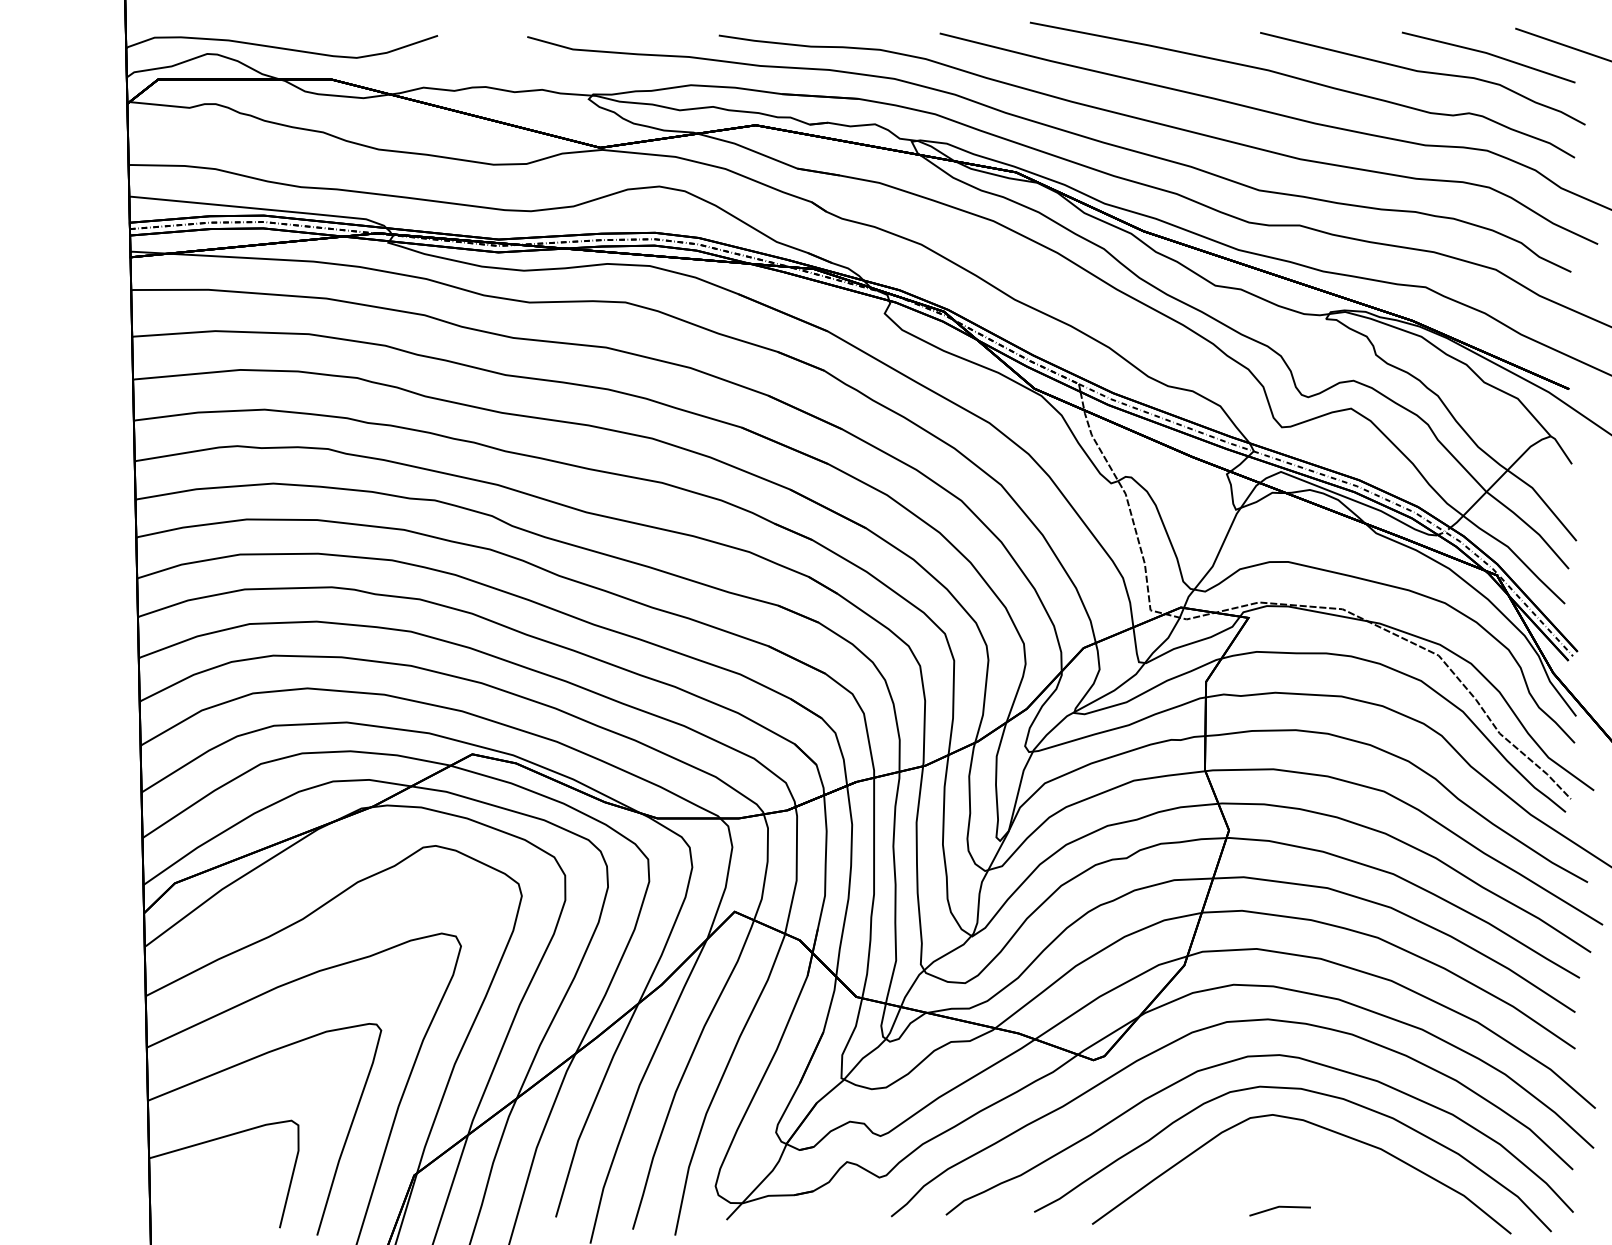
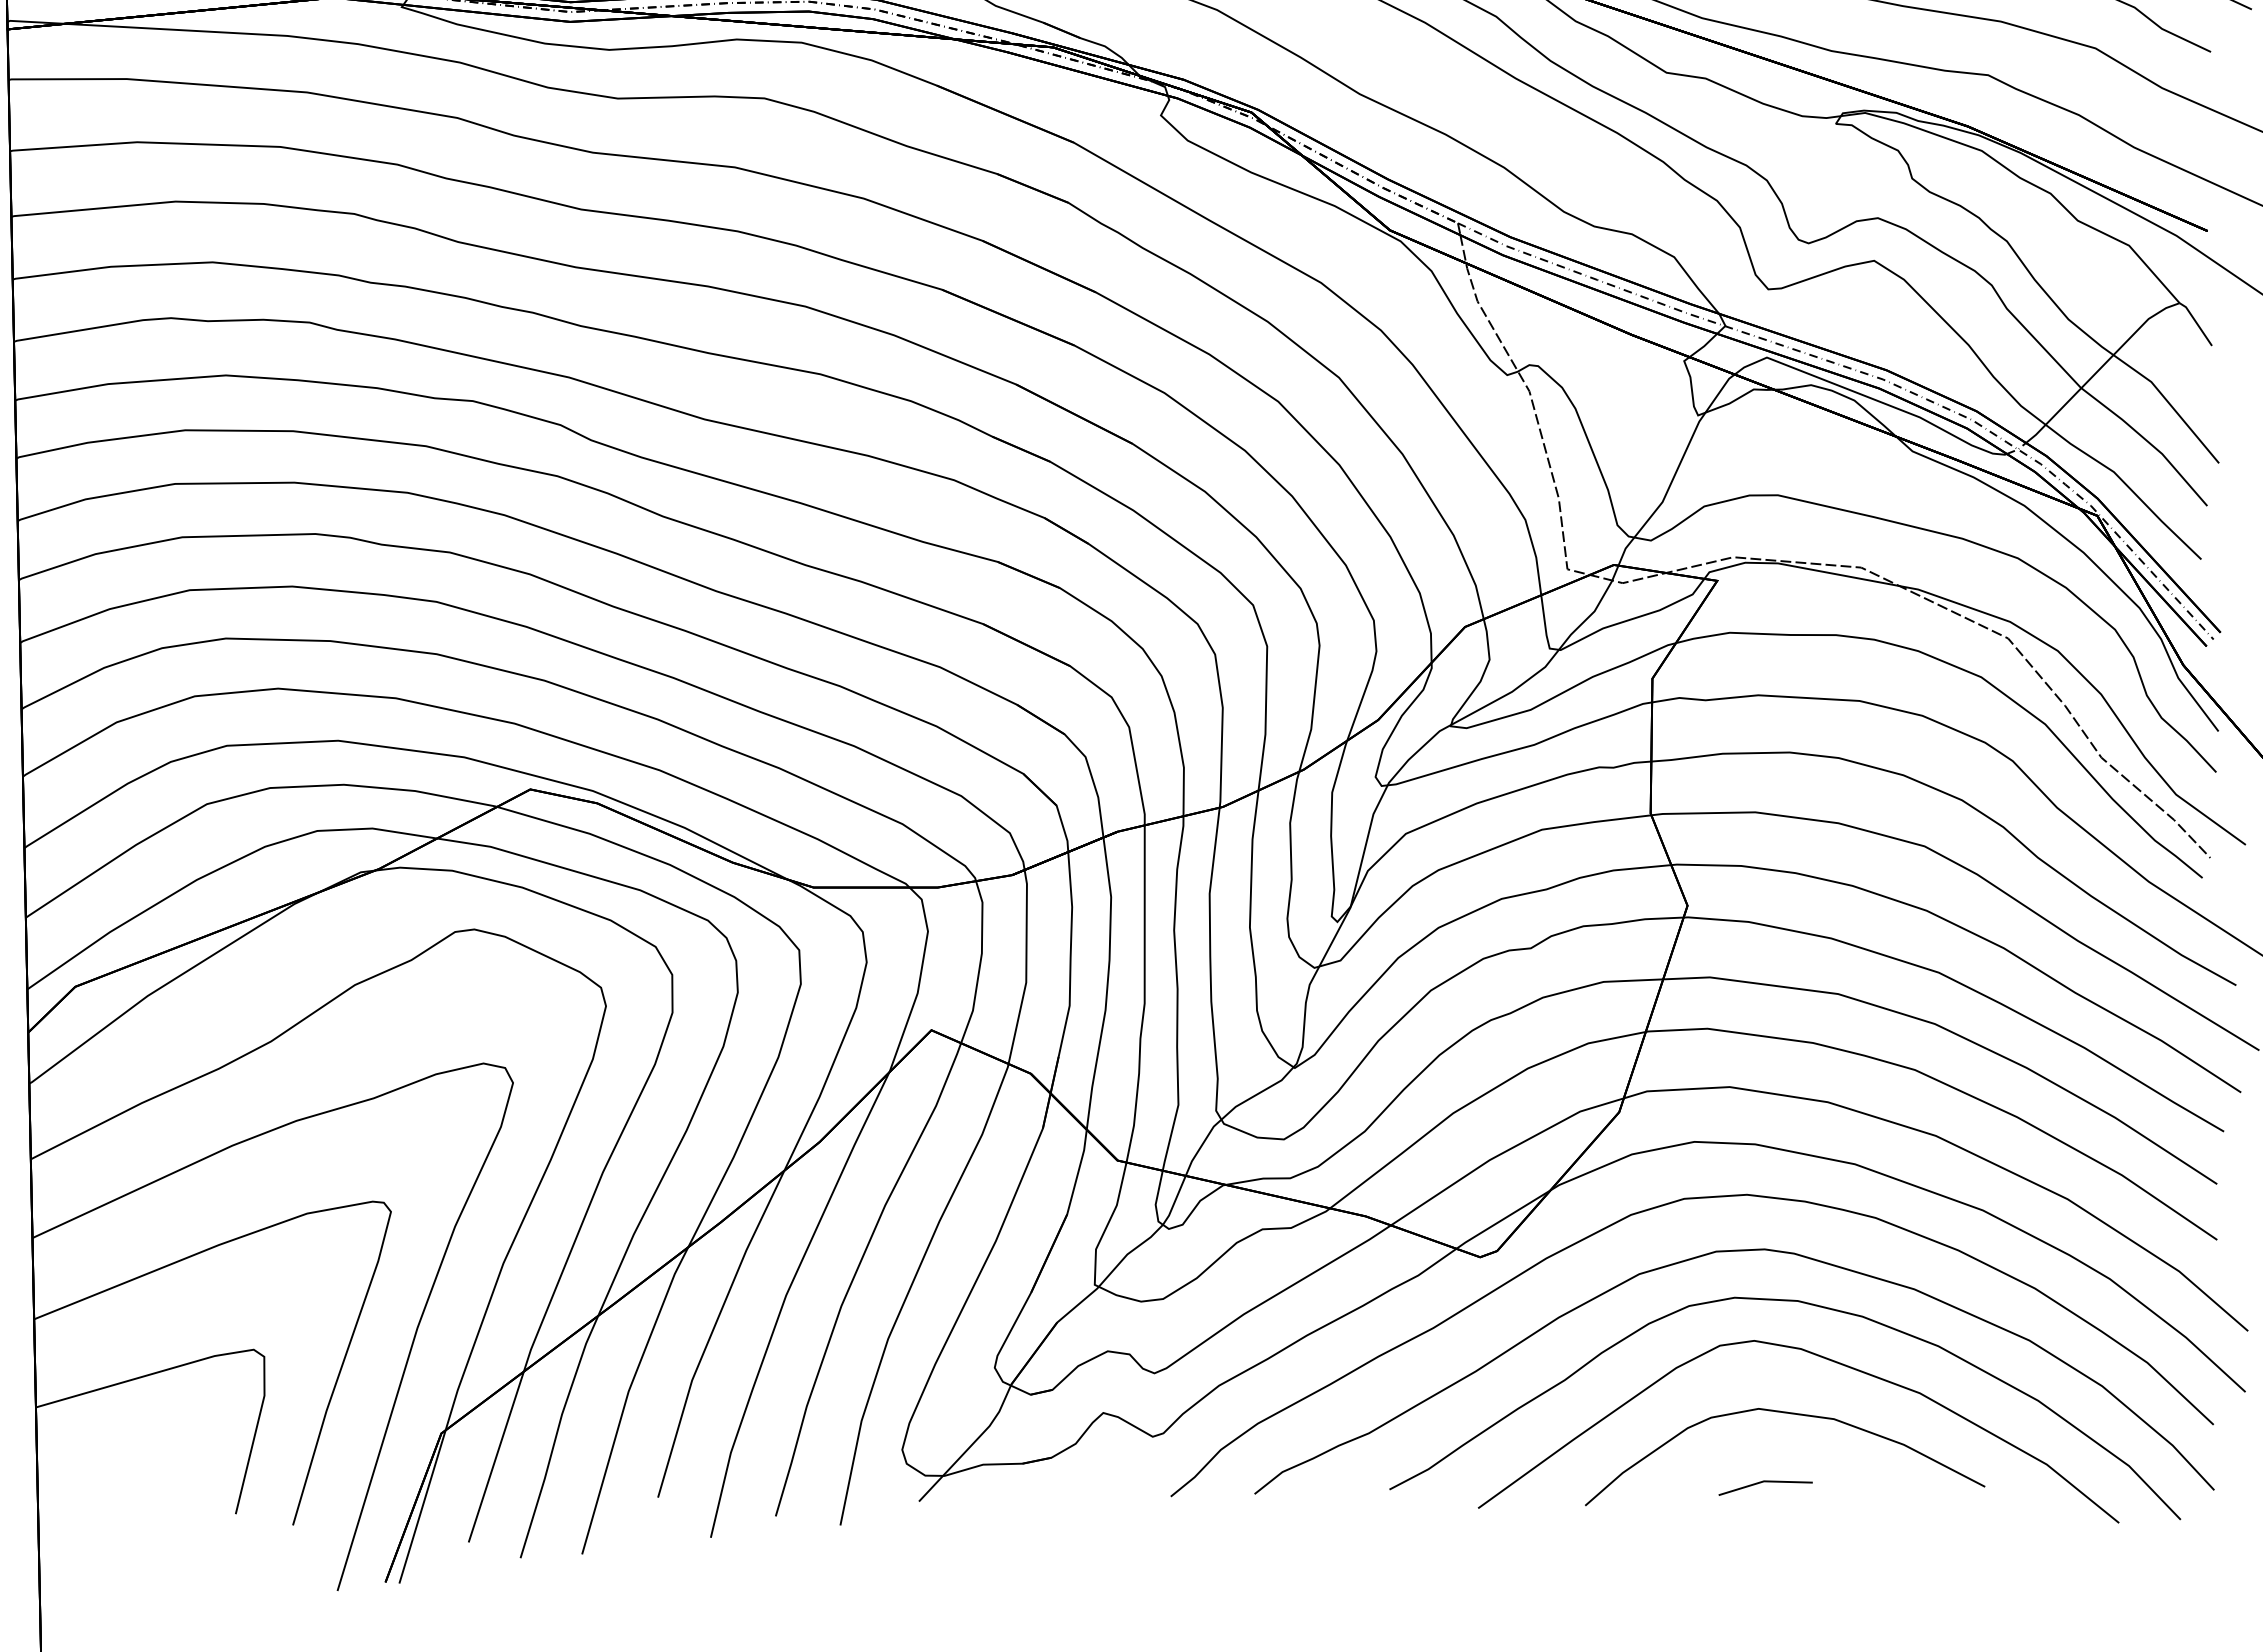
curve: (1296, 1163) -> (1790, 1415), added

